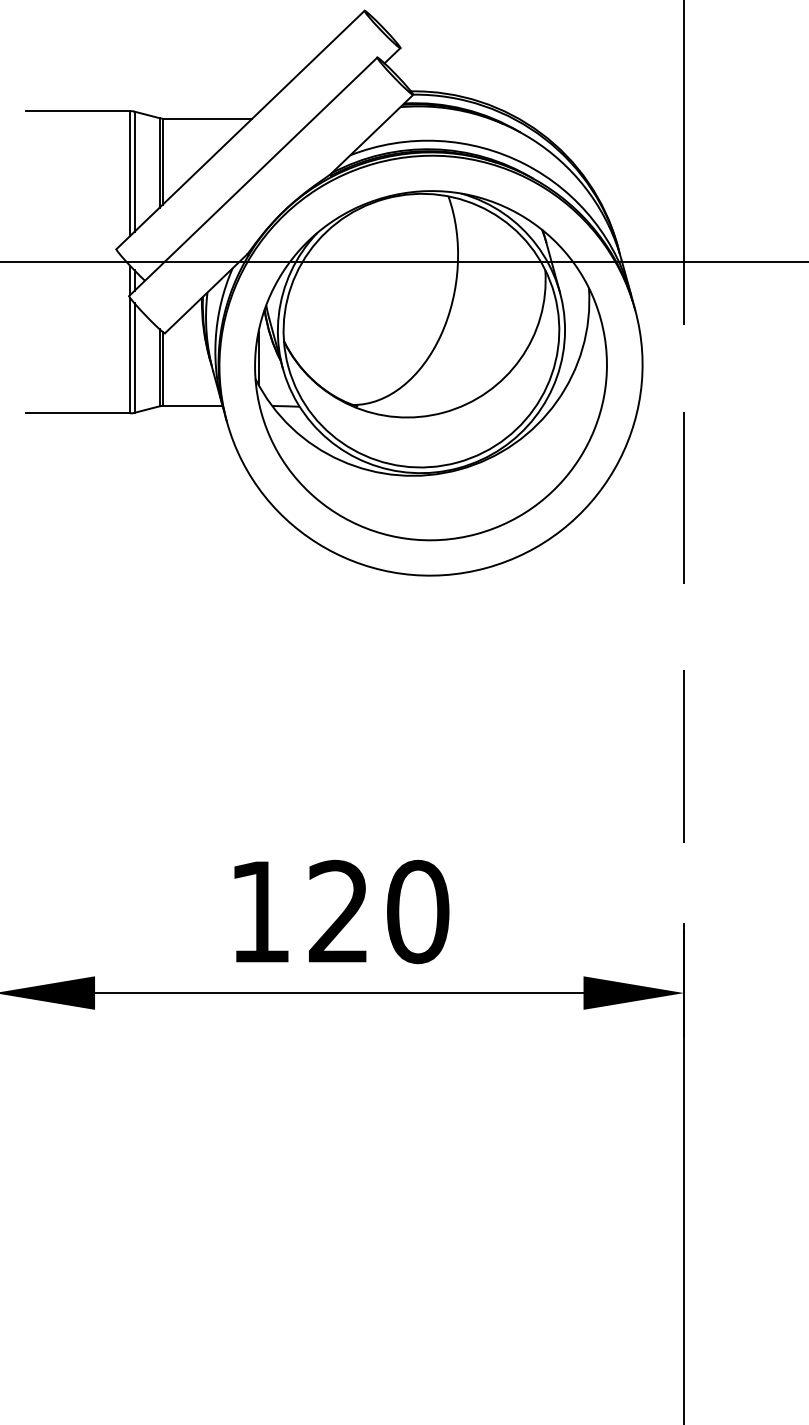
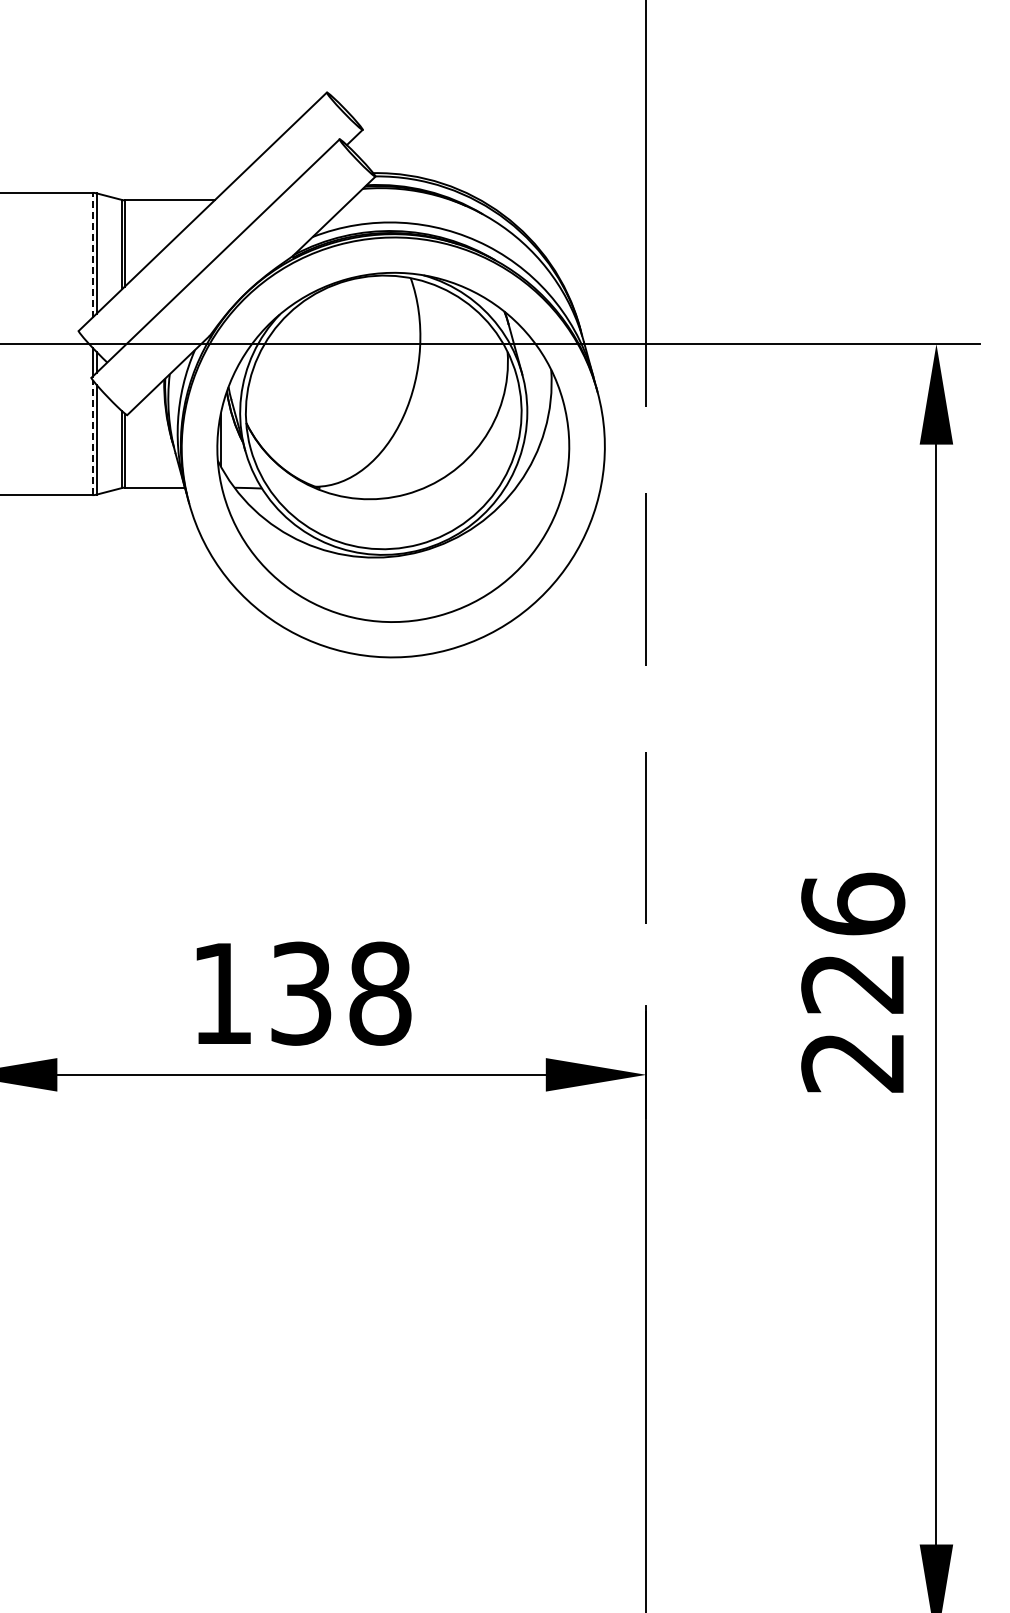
line: (130, 172) -> (92, 254), solid -> dashed
line: (130, 355) -> (92, 437), solid -> dashed
text: (379, 911) -> (341, 993), 120 -> 138

